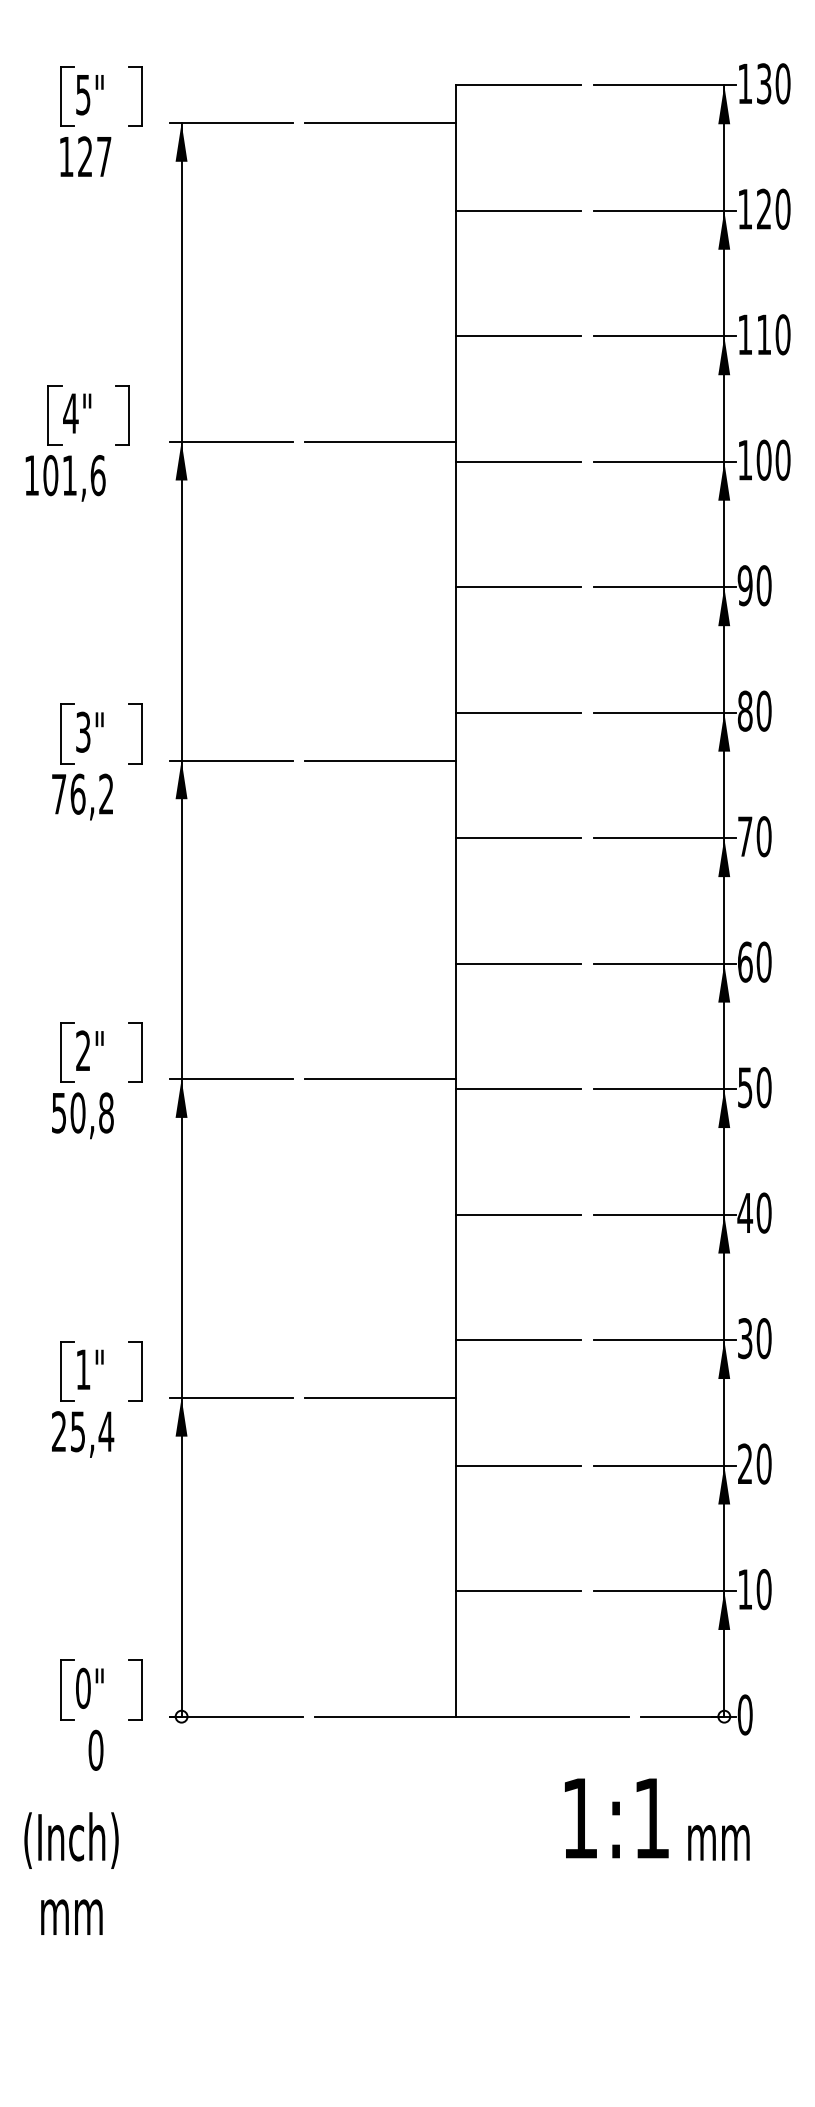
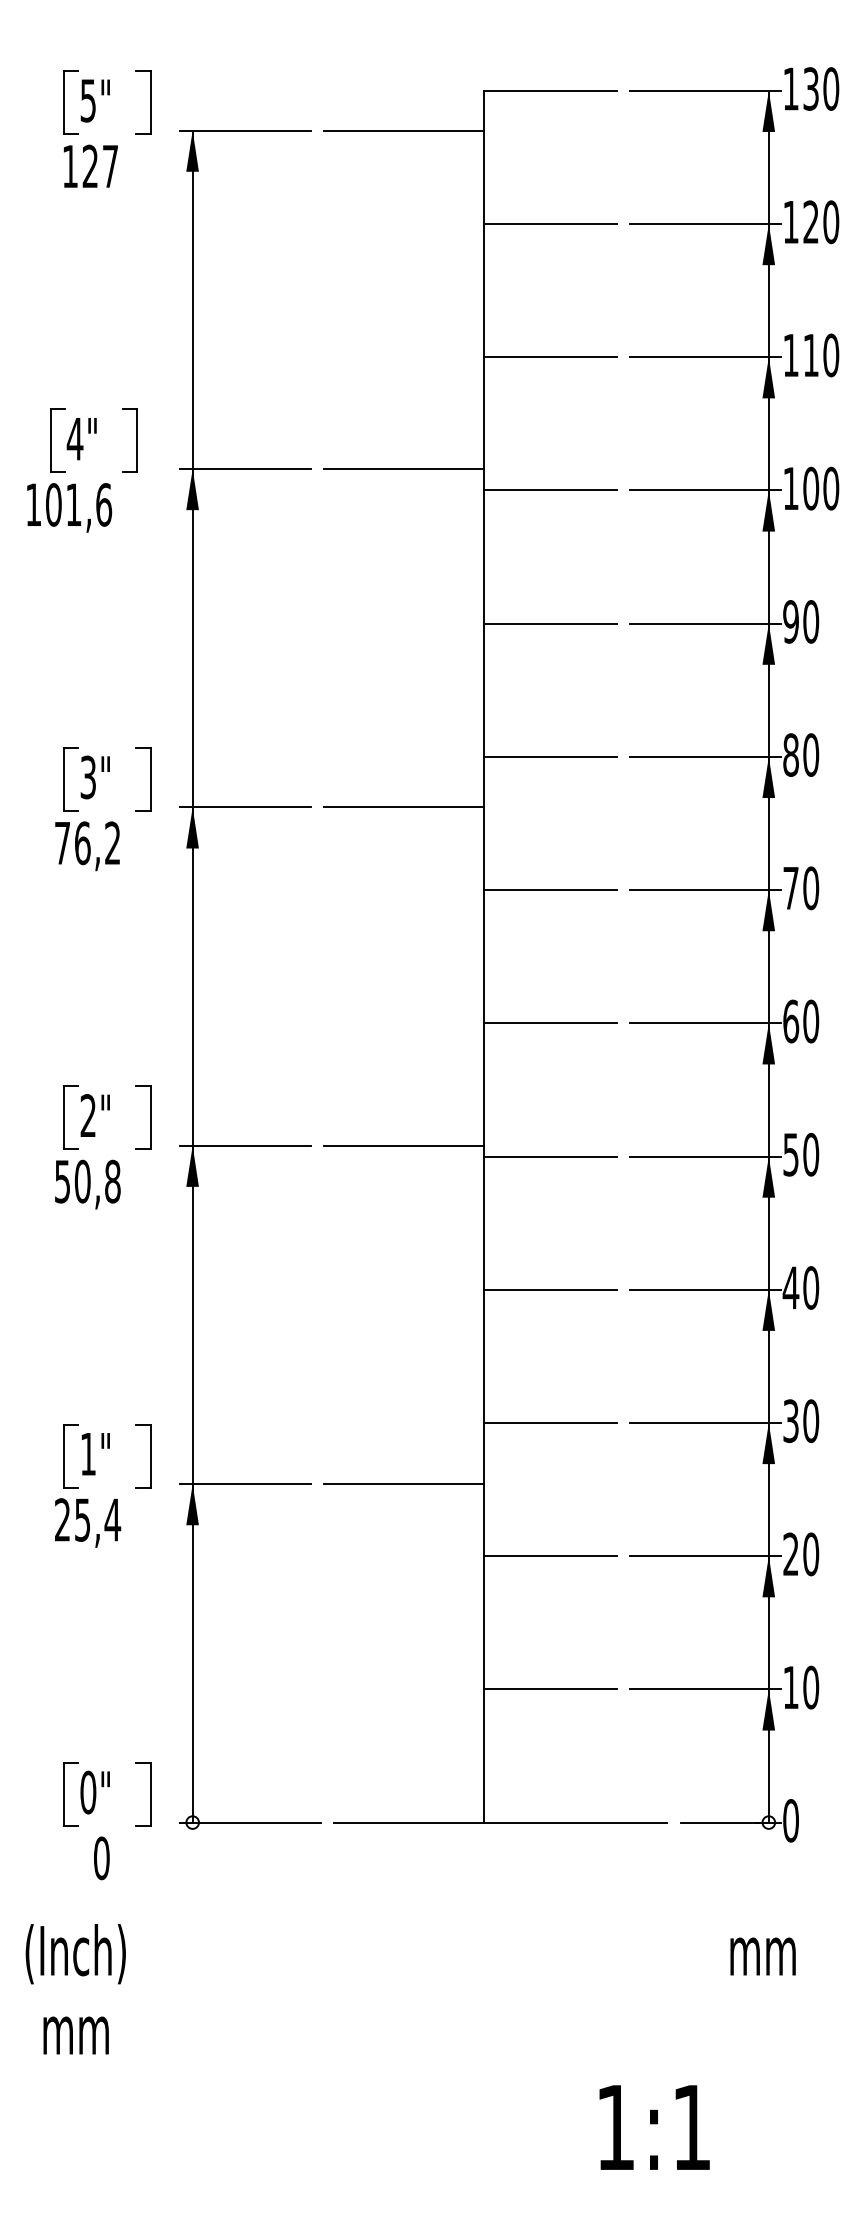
text: (616, 1818) -> (654, 2127), moved

